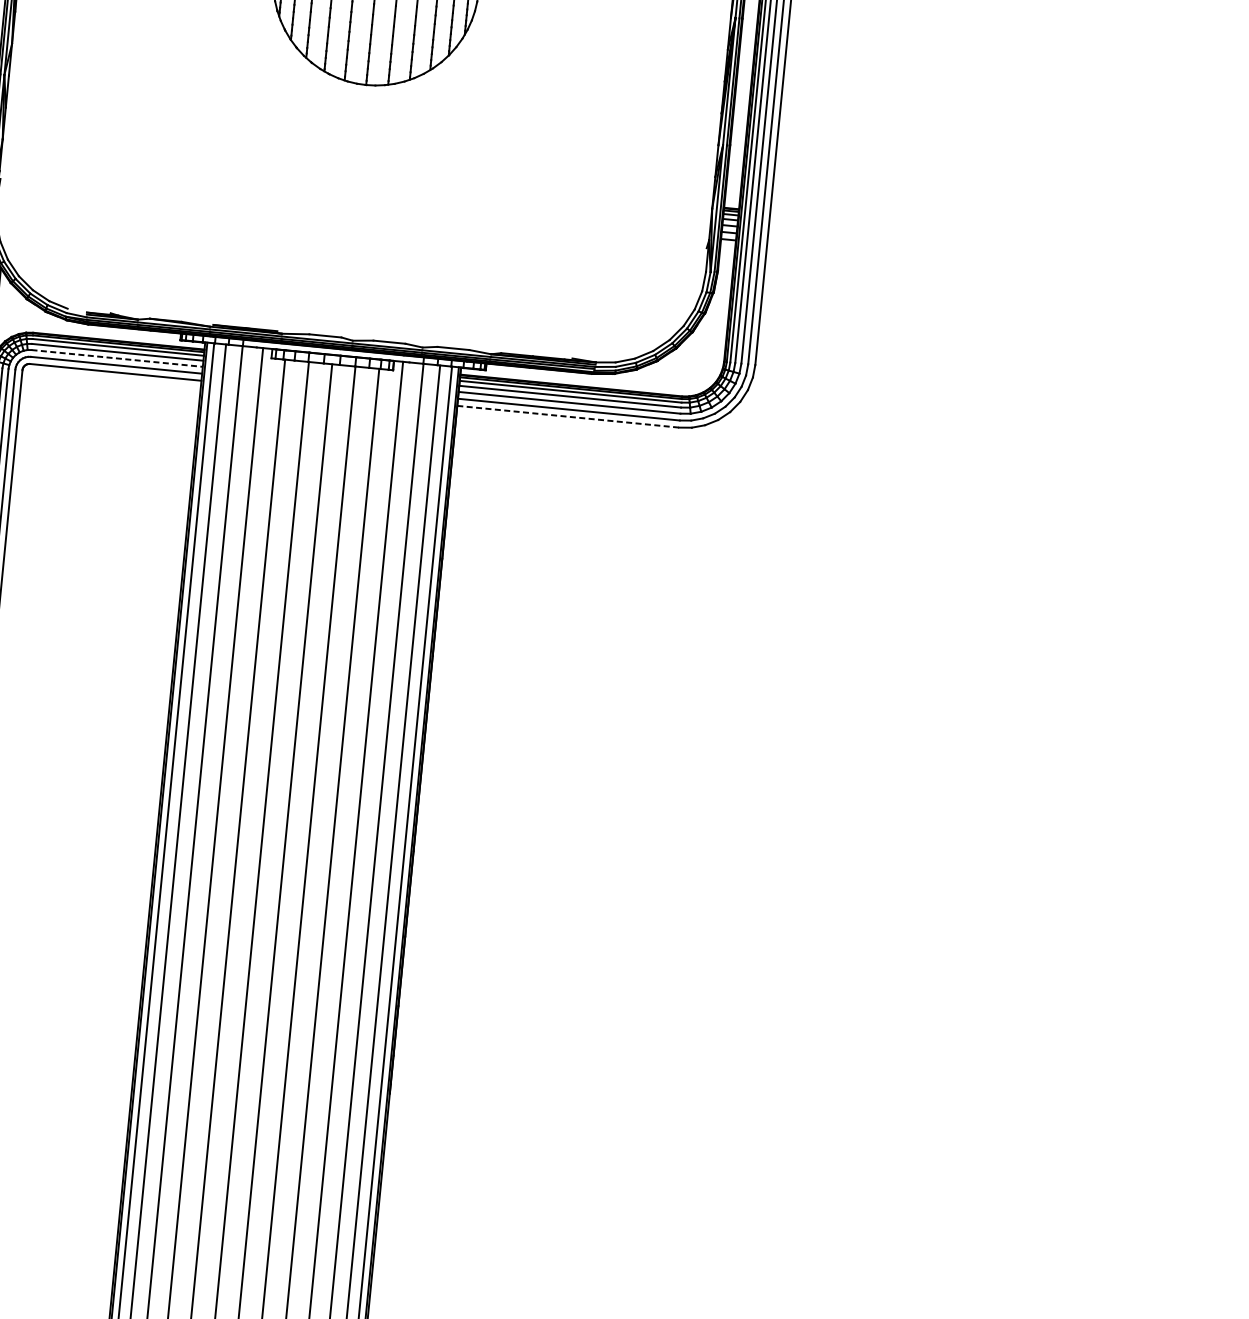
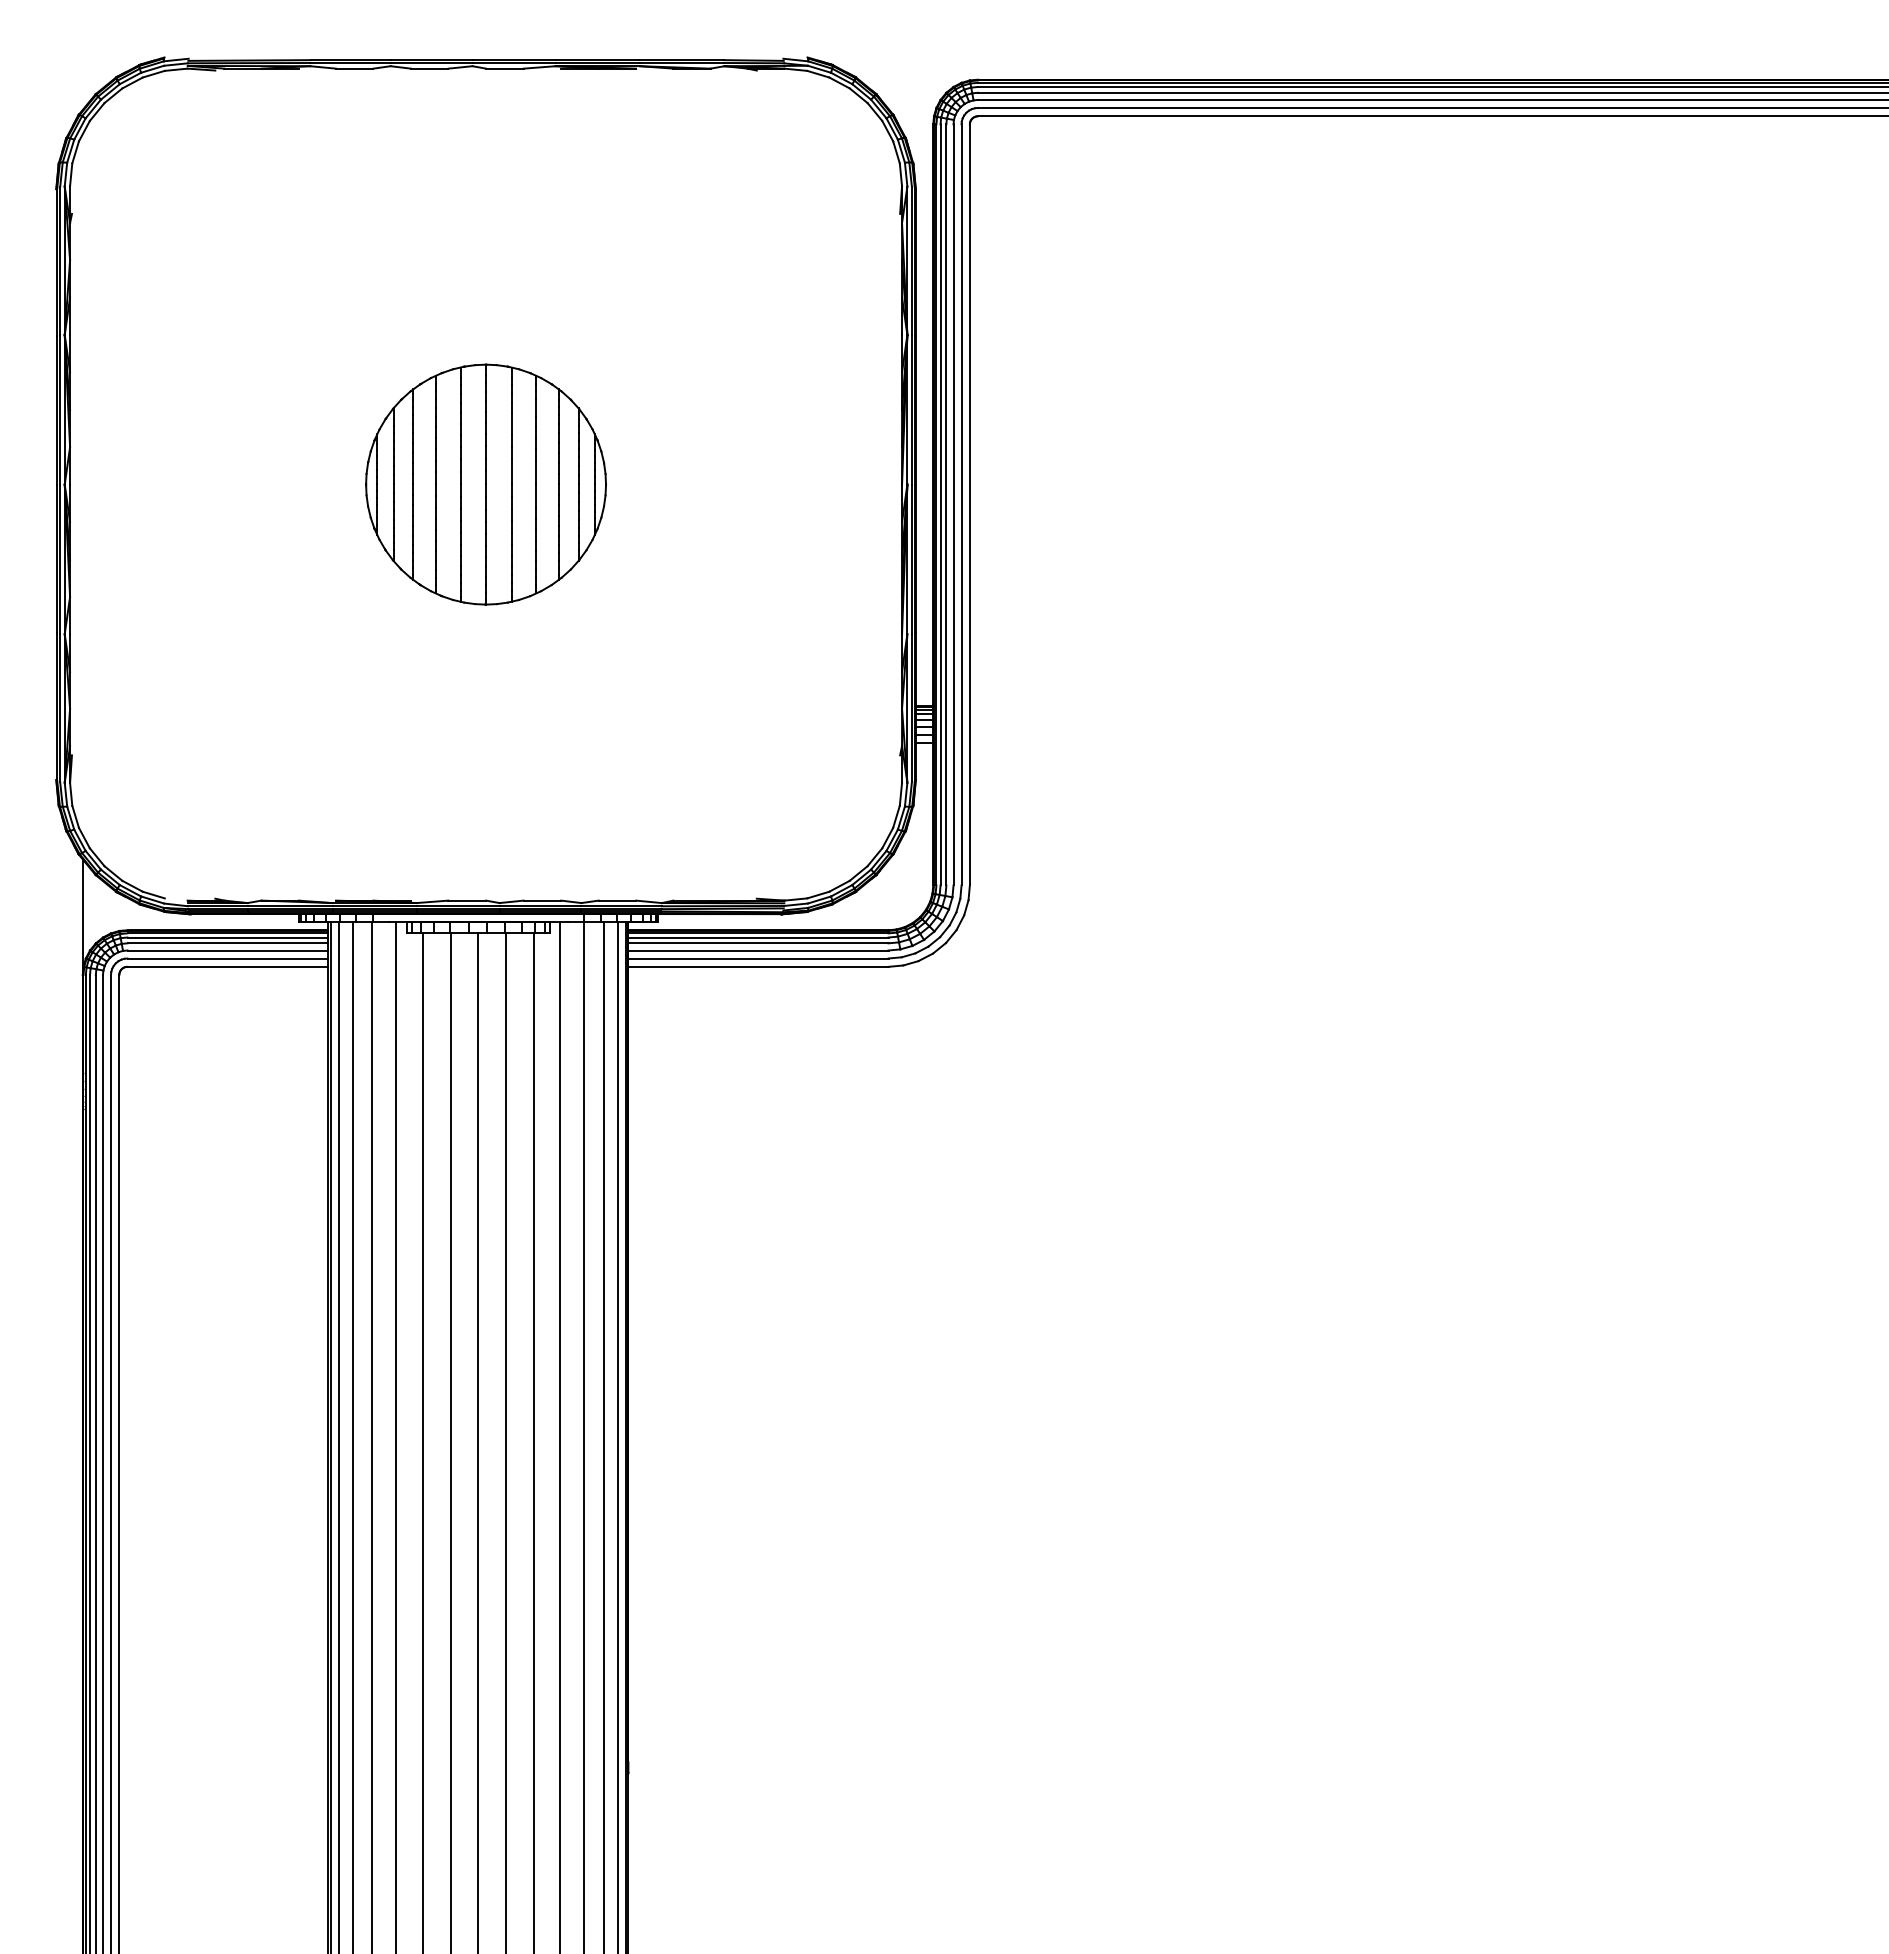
line: (117, 358) -> (228, 950), dashed -> solid
line: (568, 416) -> (758, 966), dashed -> solid

